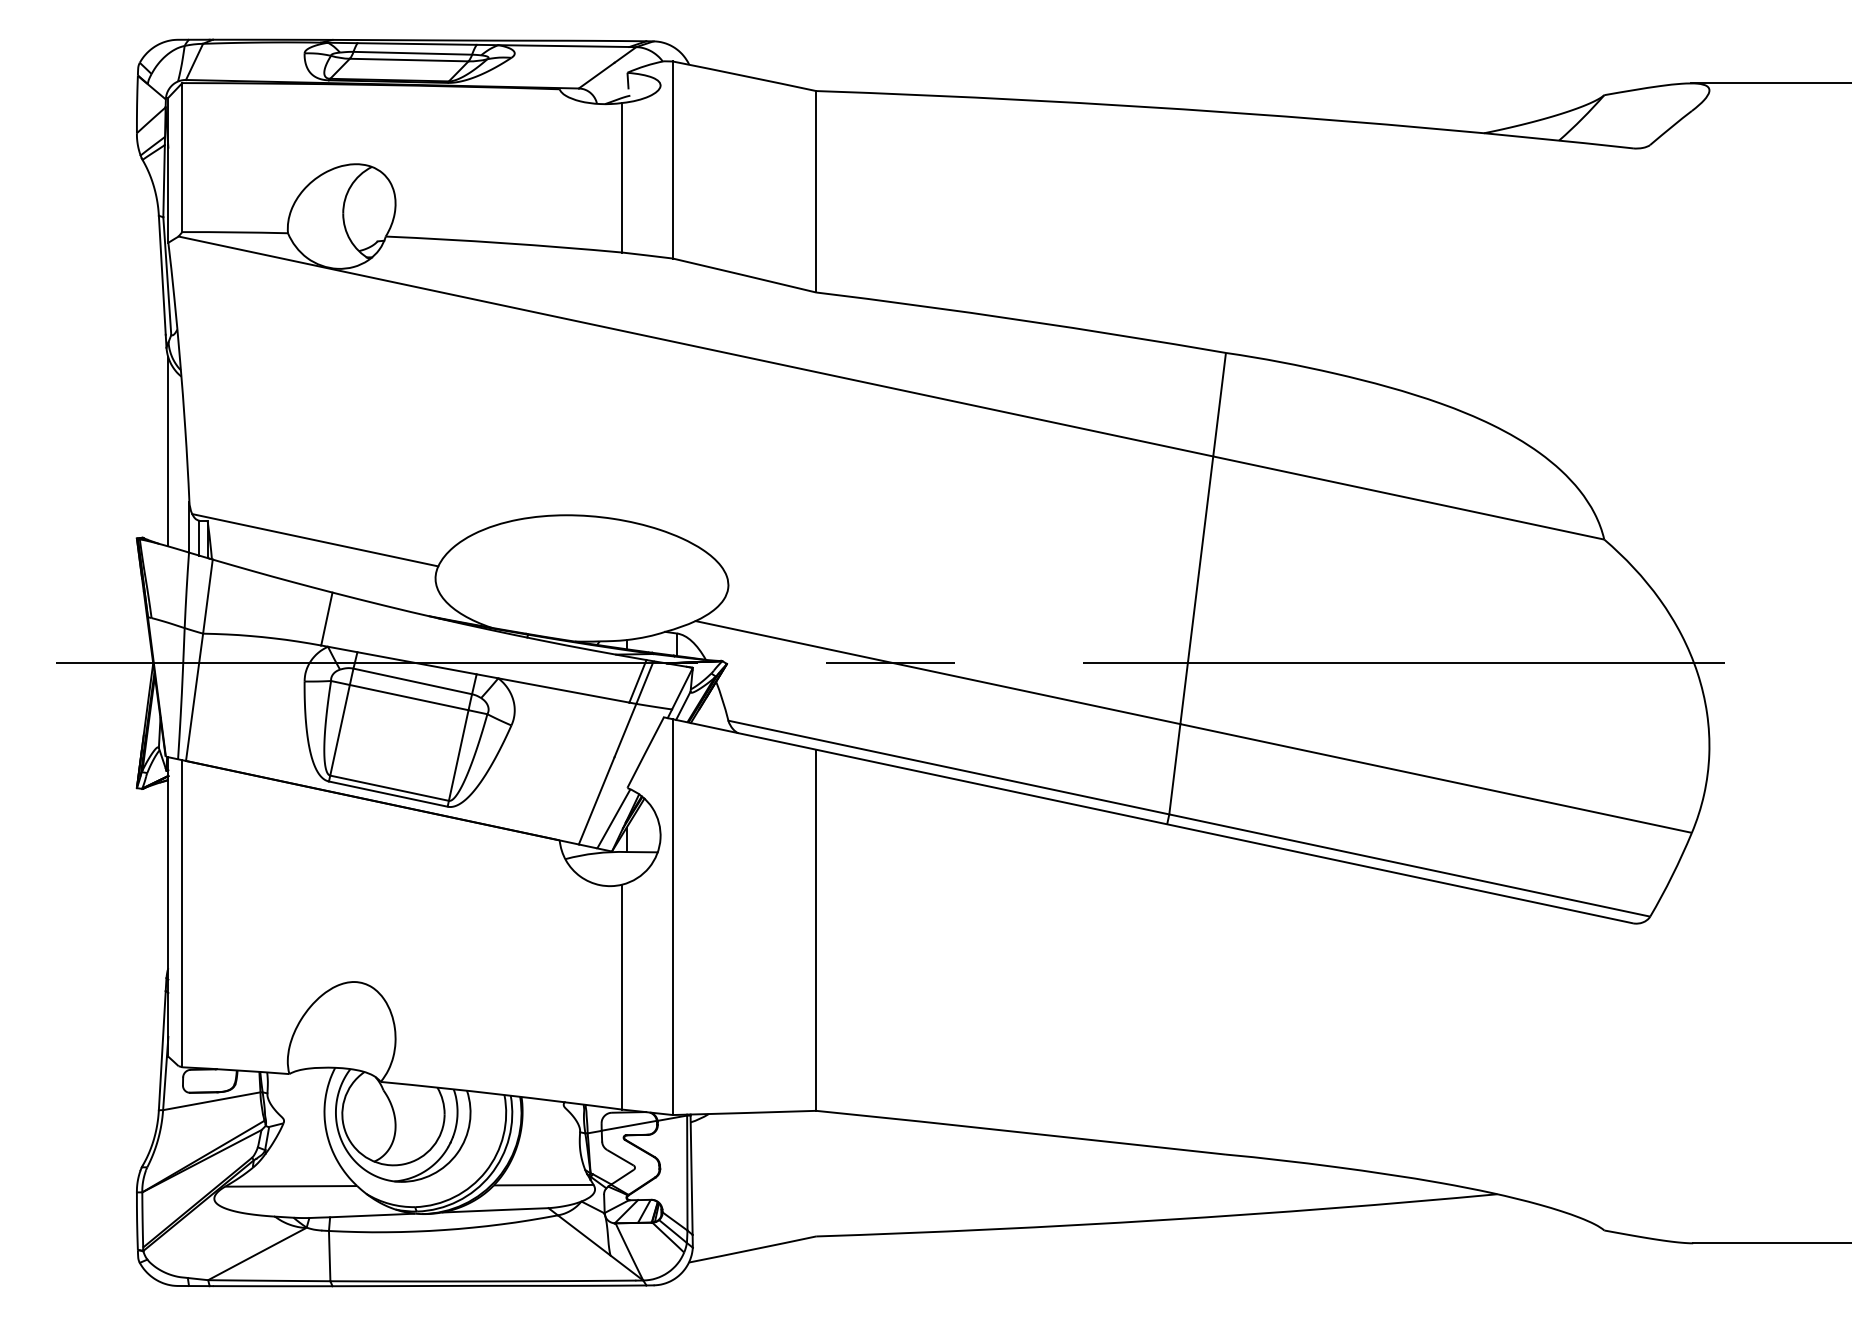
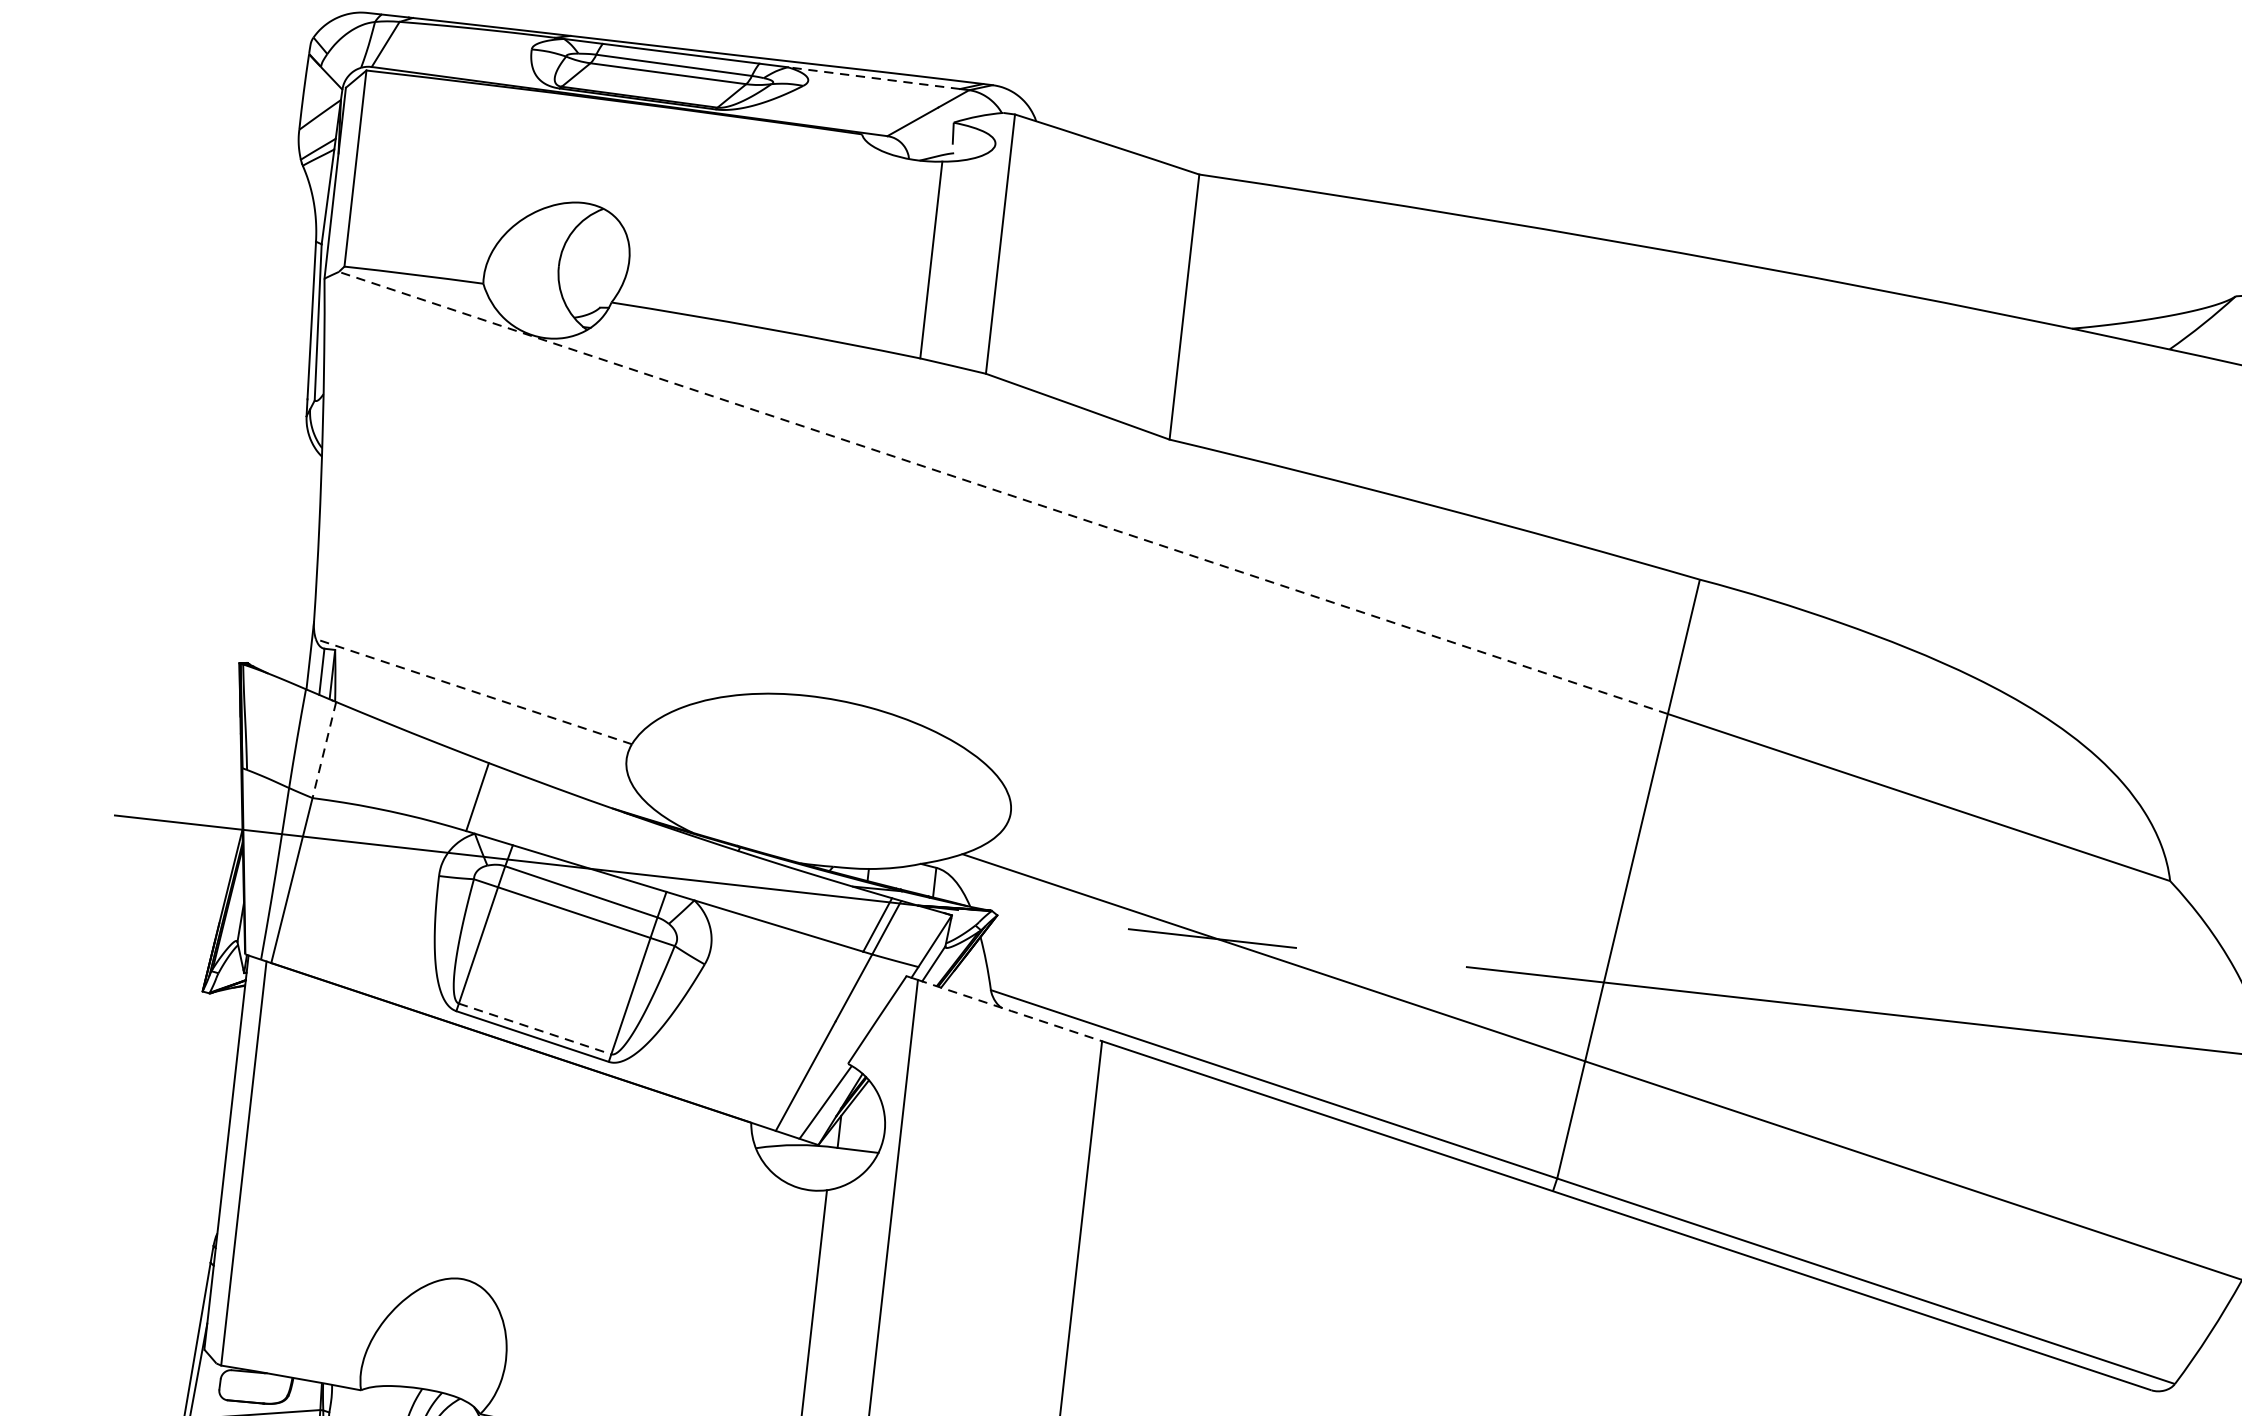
line: (563, 46) -> (873, 78), solid -> dashed
line: (695, 346) -> (1002, 492), solid -> dashed
line: (168, 451) -> (293, 553), removed
line: (315, 540) -> (474, 692), solid -> dashed
line: (207, 597) -> (323, 751), solid -> dashed
line: (745, 734) -> (1011, 1010), solid -> dashed
line: (389, 788) -> (534, 1029), solid -> dashed

